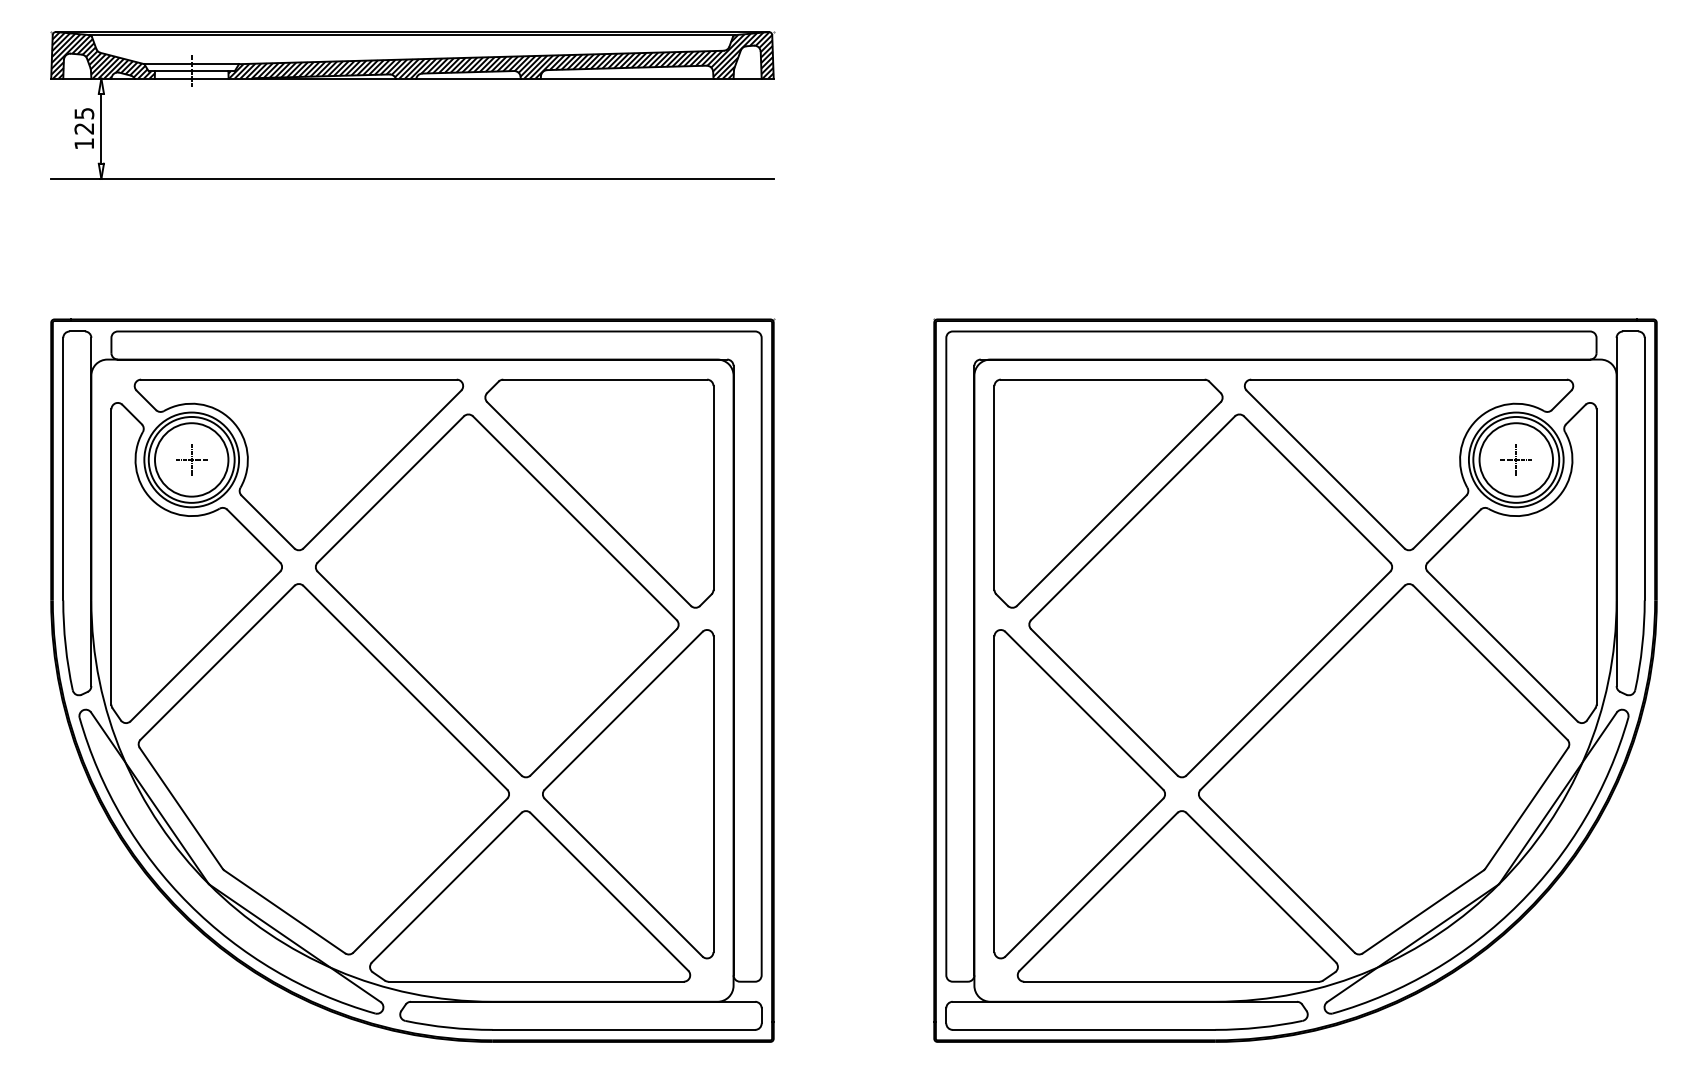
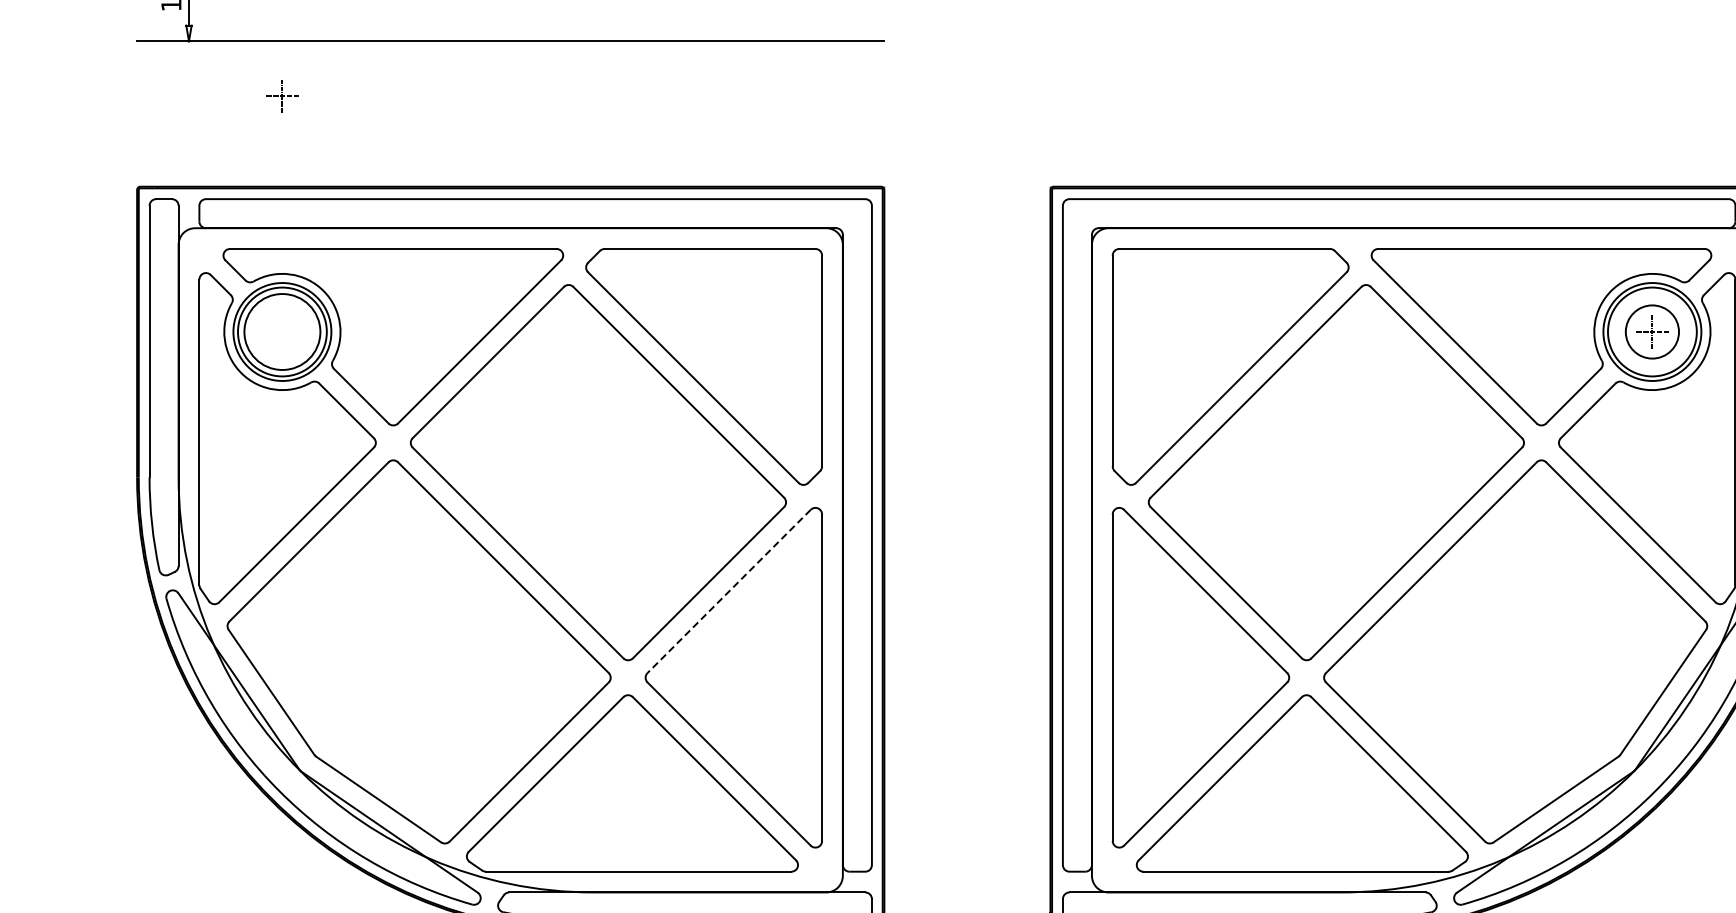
part: (191, 459) -> (282, 95), moved
circle: (1516, 459) -> (1652, 331), size x0.7
line: (623, 710) -> (729, 591), solid -> dashed

